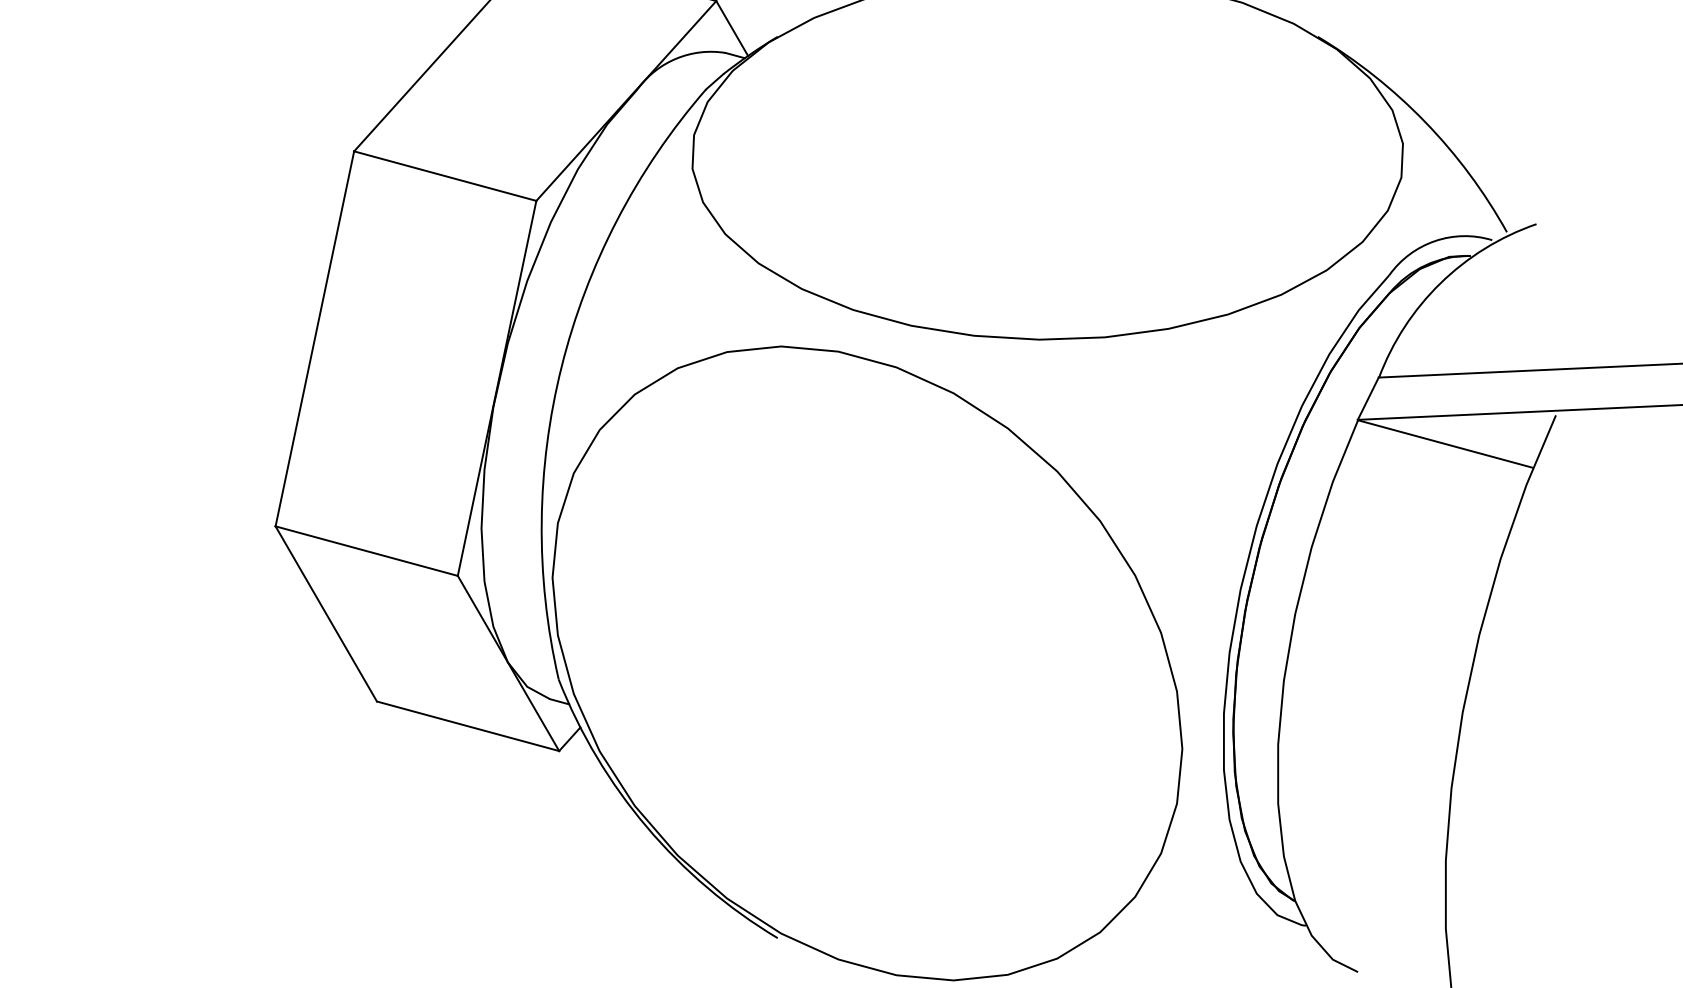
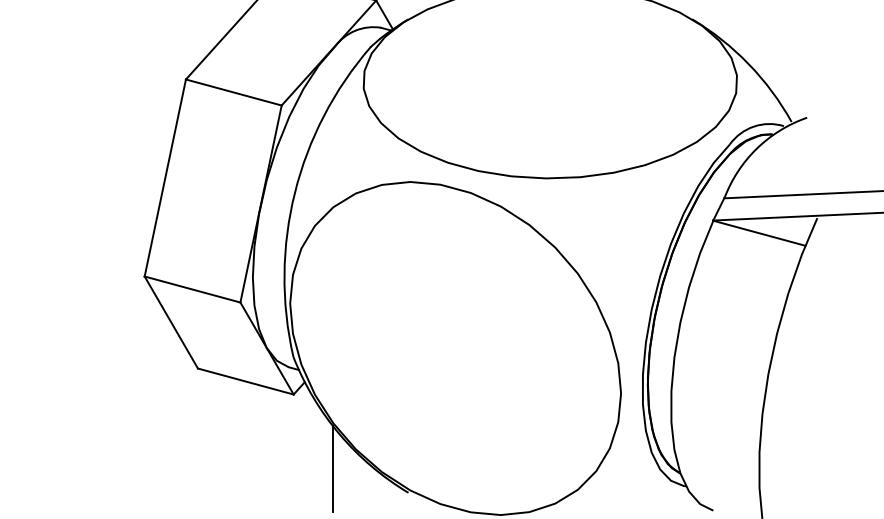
line: (633, 891) -> (332, 468), added

